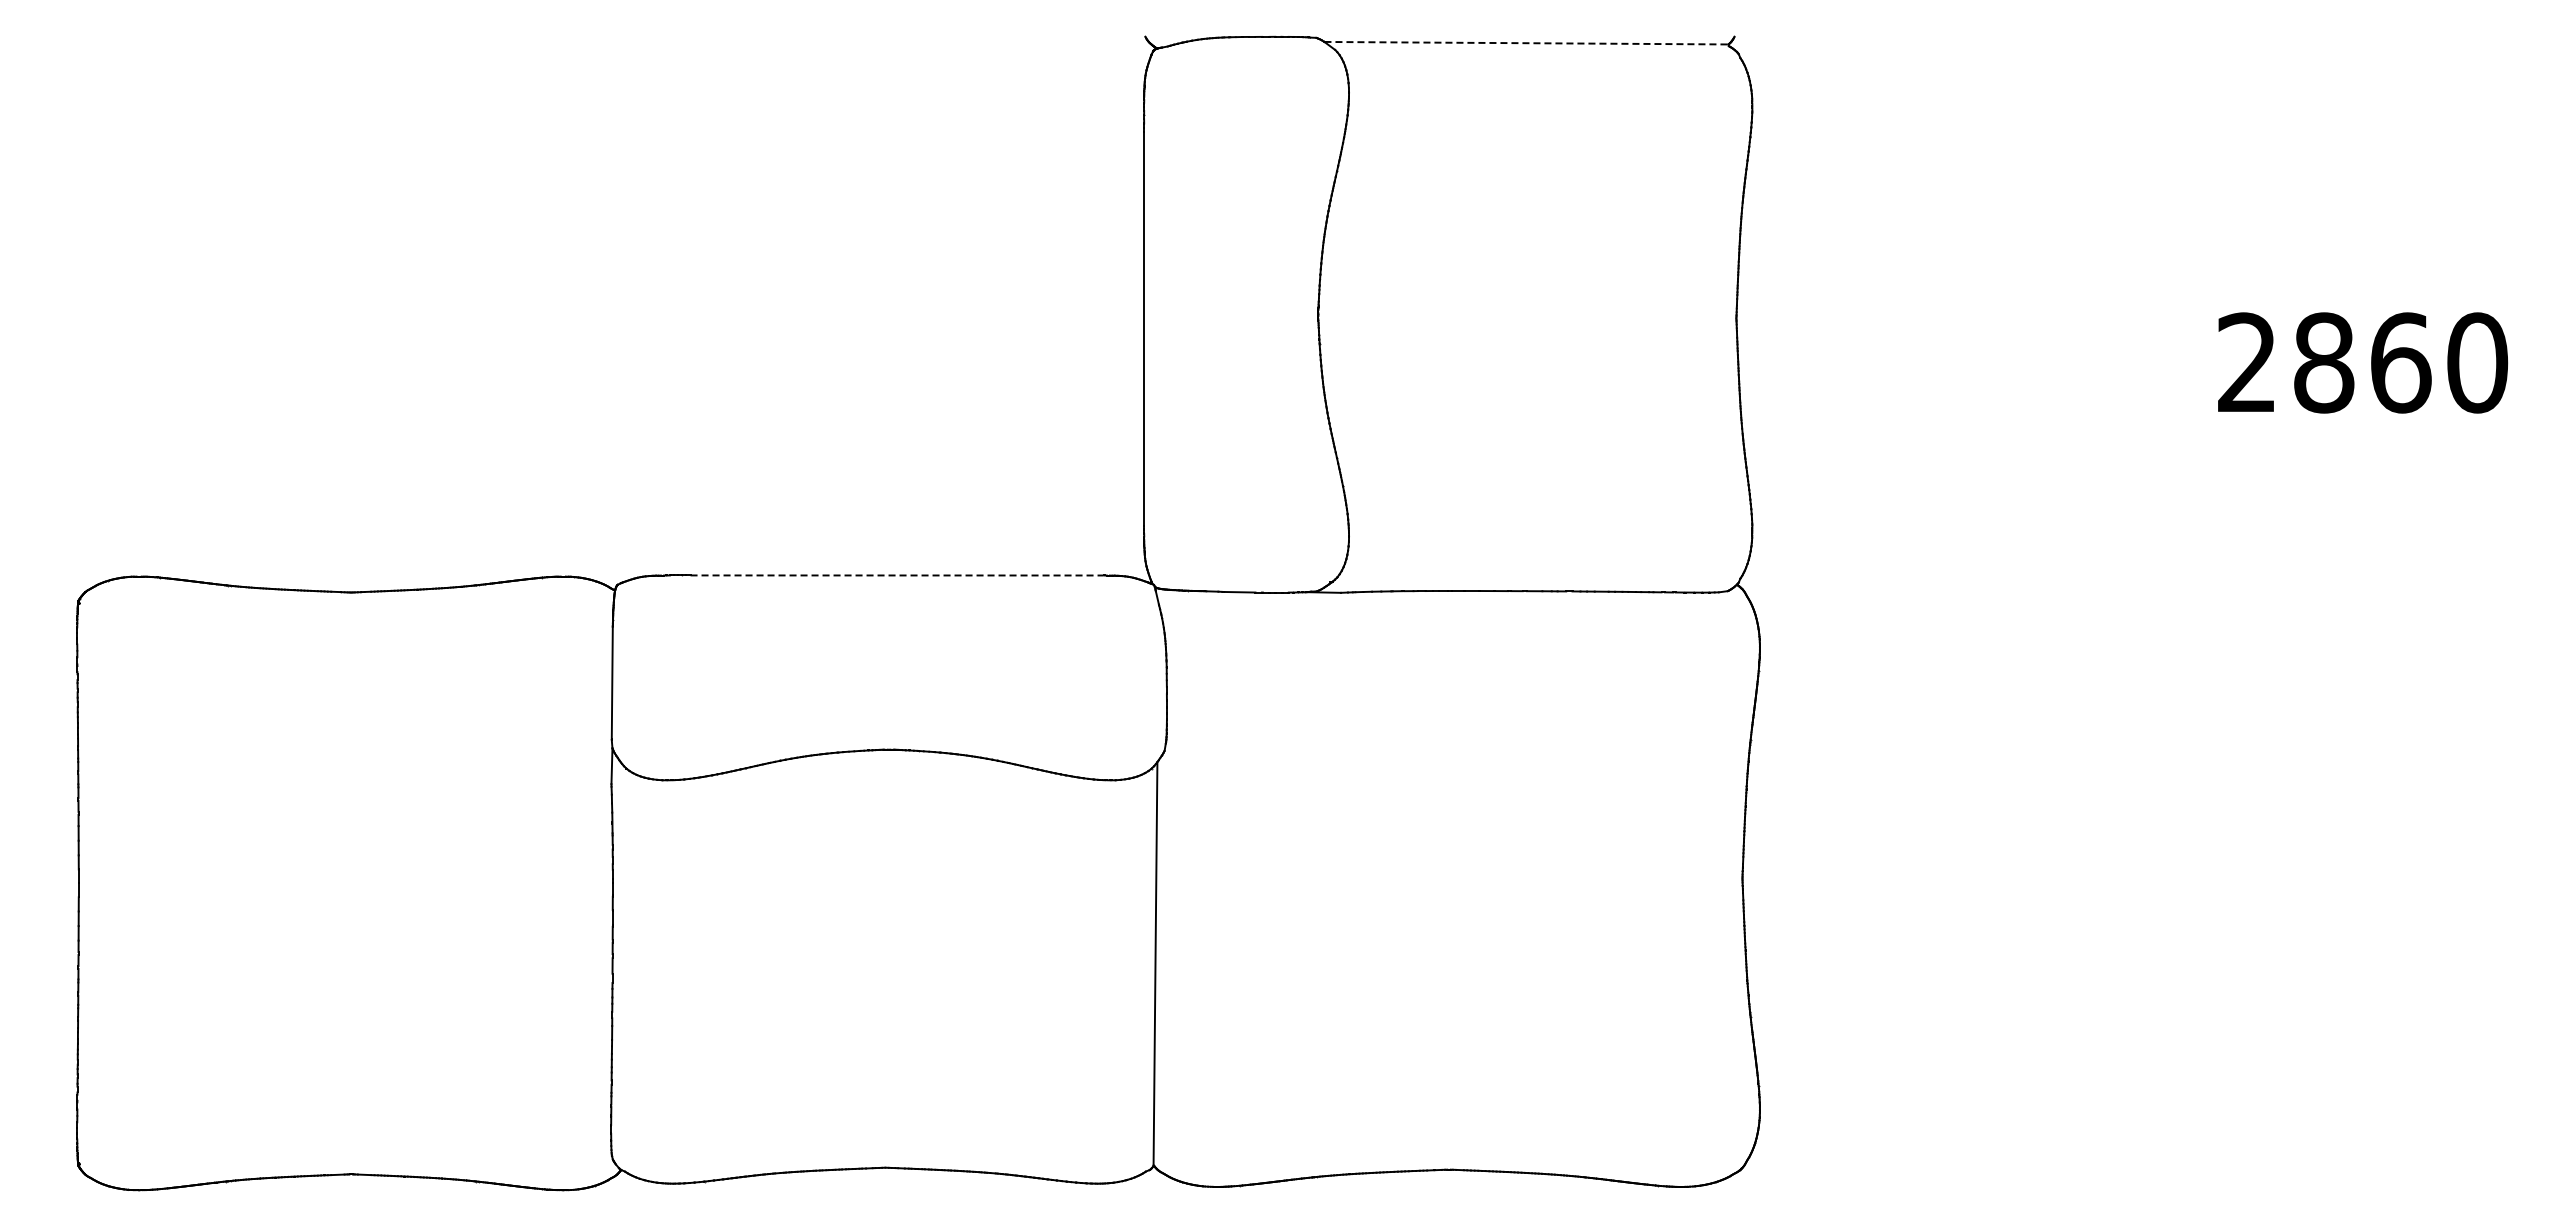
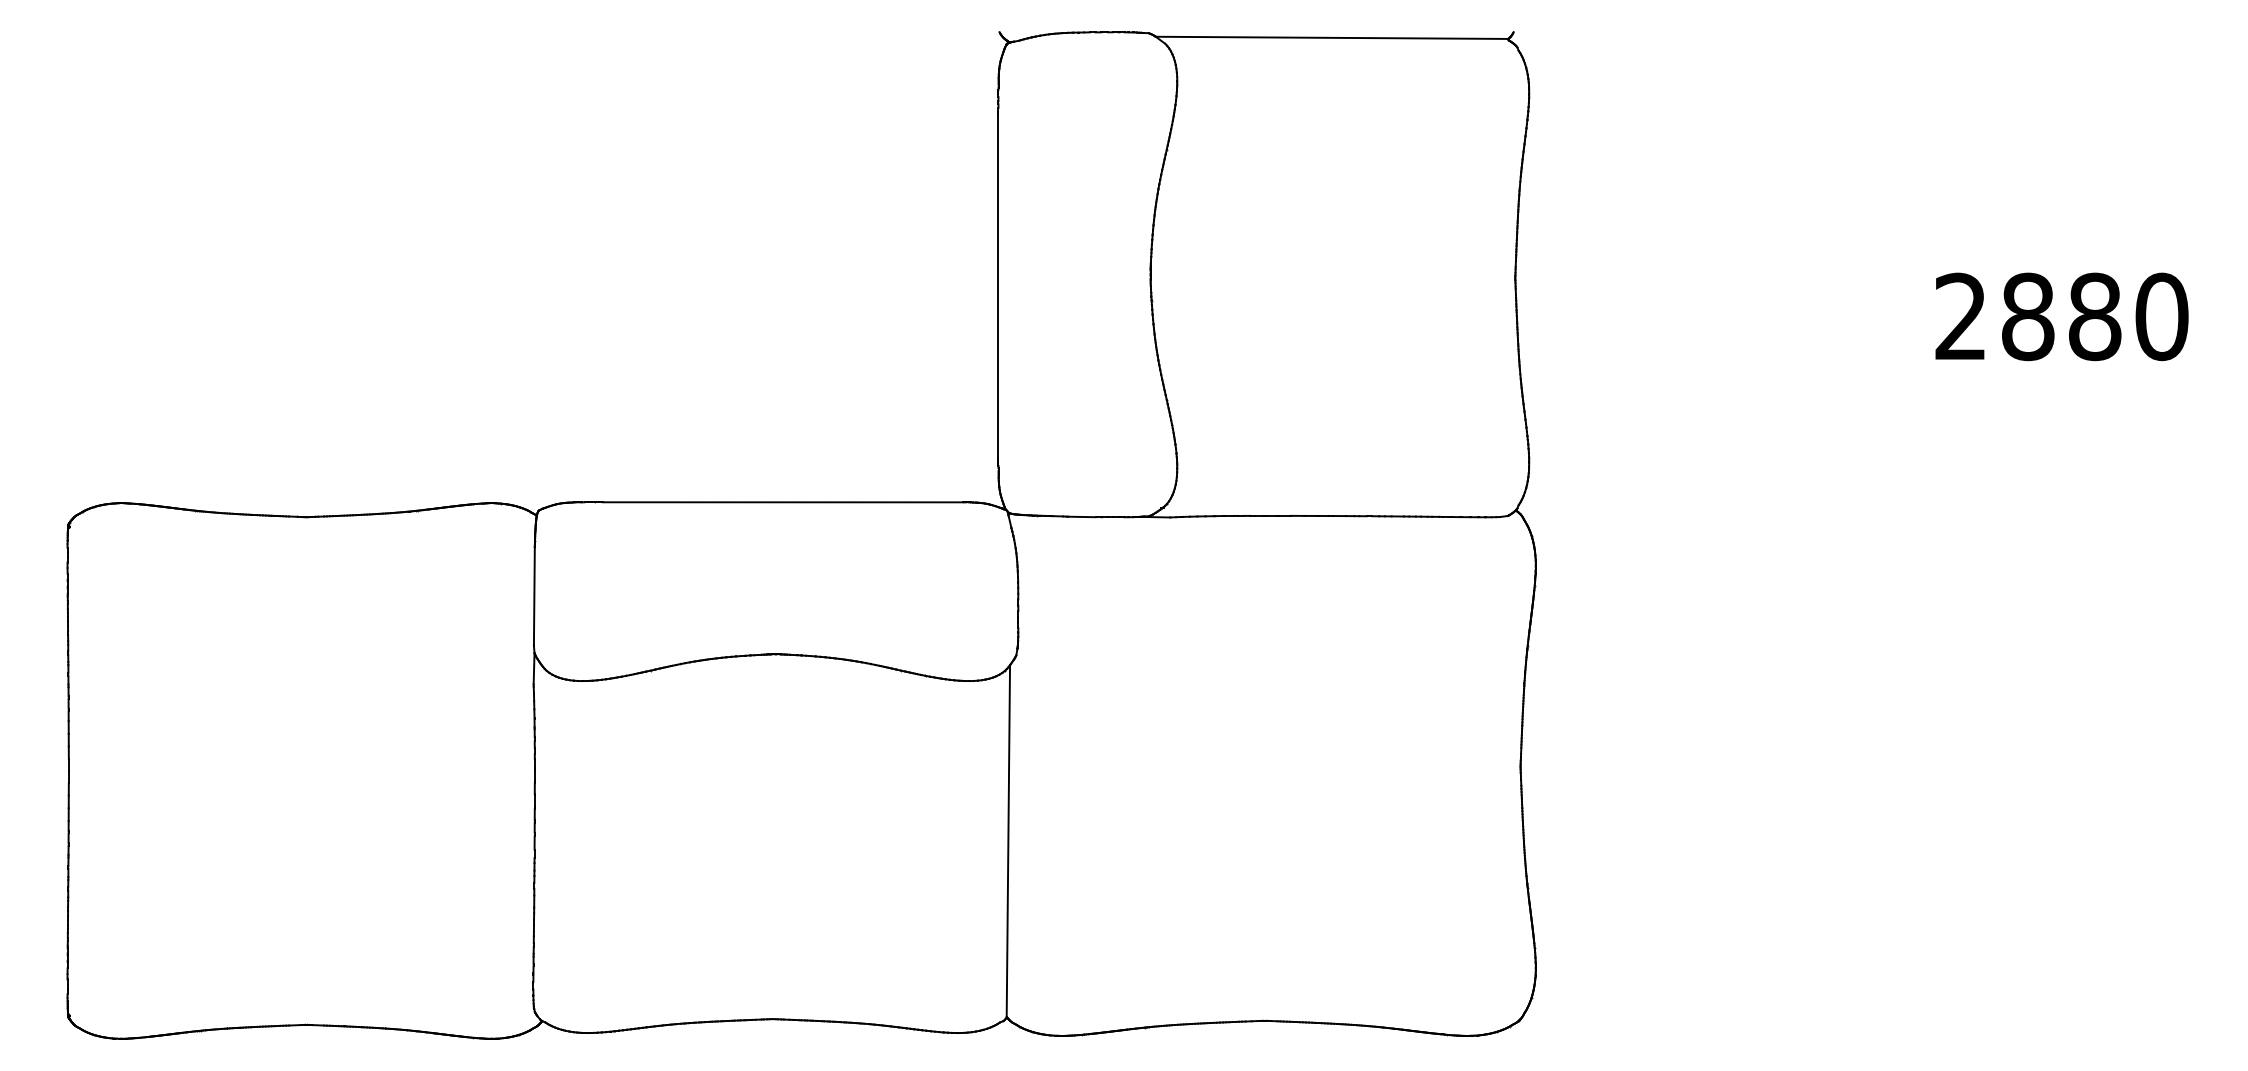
line: (1526, 43) -> (1332, 38), dashed -> solid
text: (2400, 362) -> (2094, 316), 2860 -> 2880
line: (897, 575) -> (783, 502), dashed -> solid

